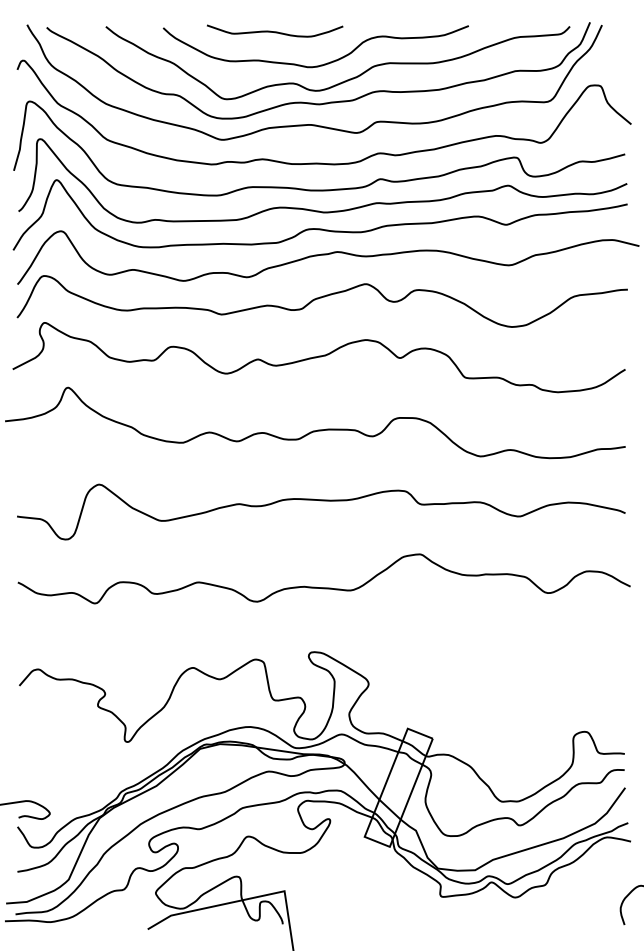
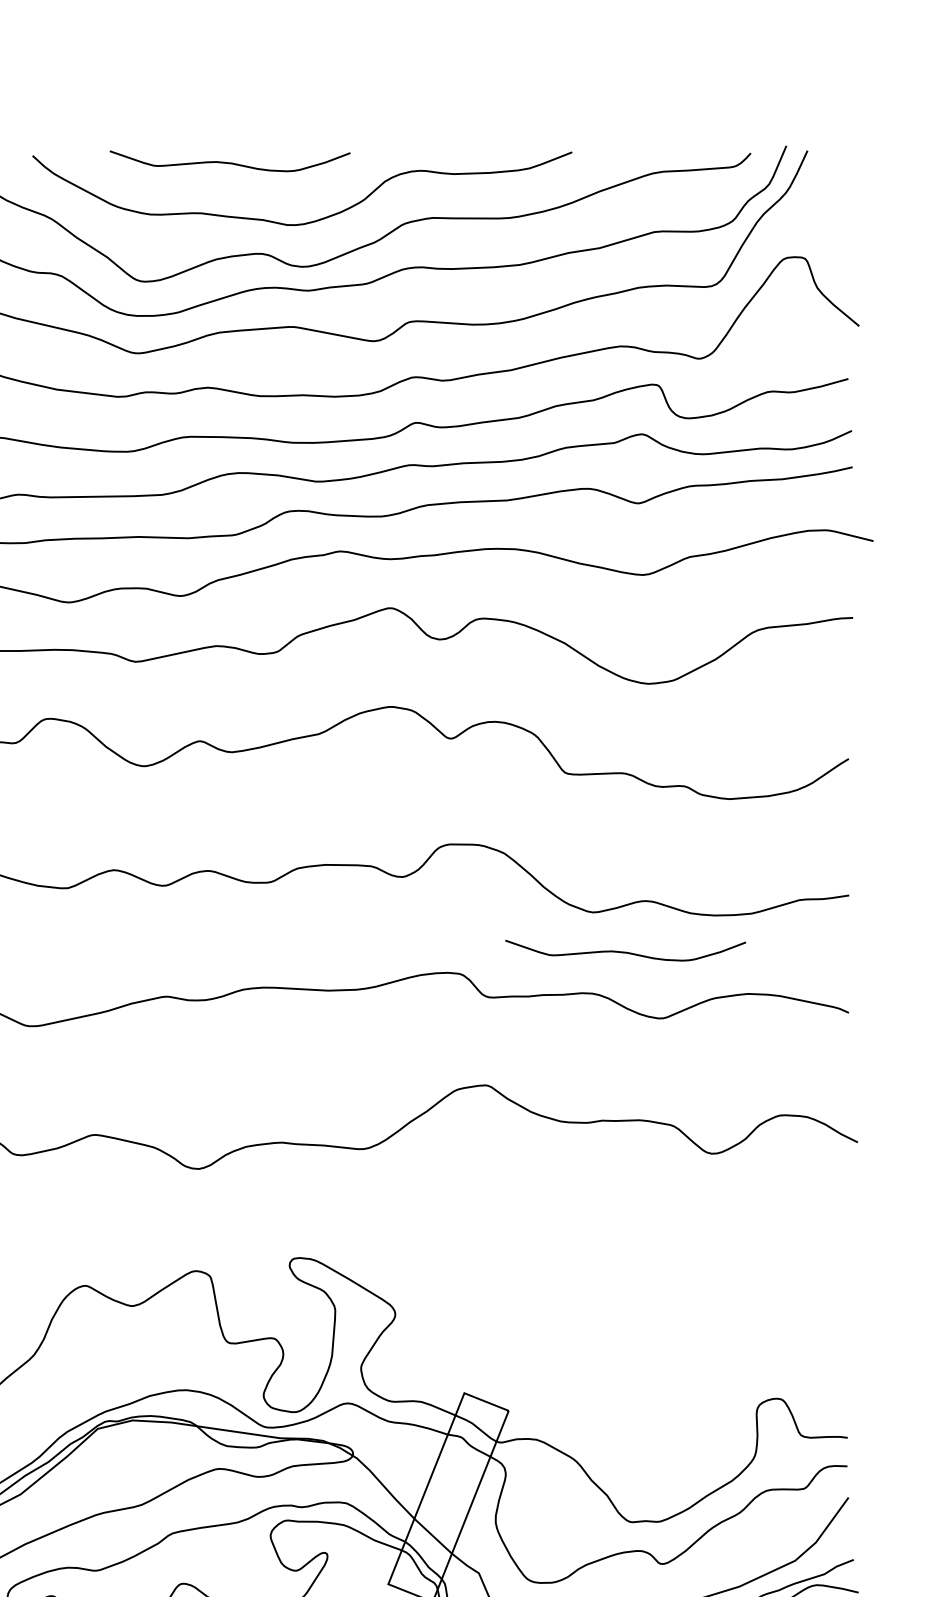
curve: (499, 478) -> (626, 951), added

